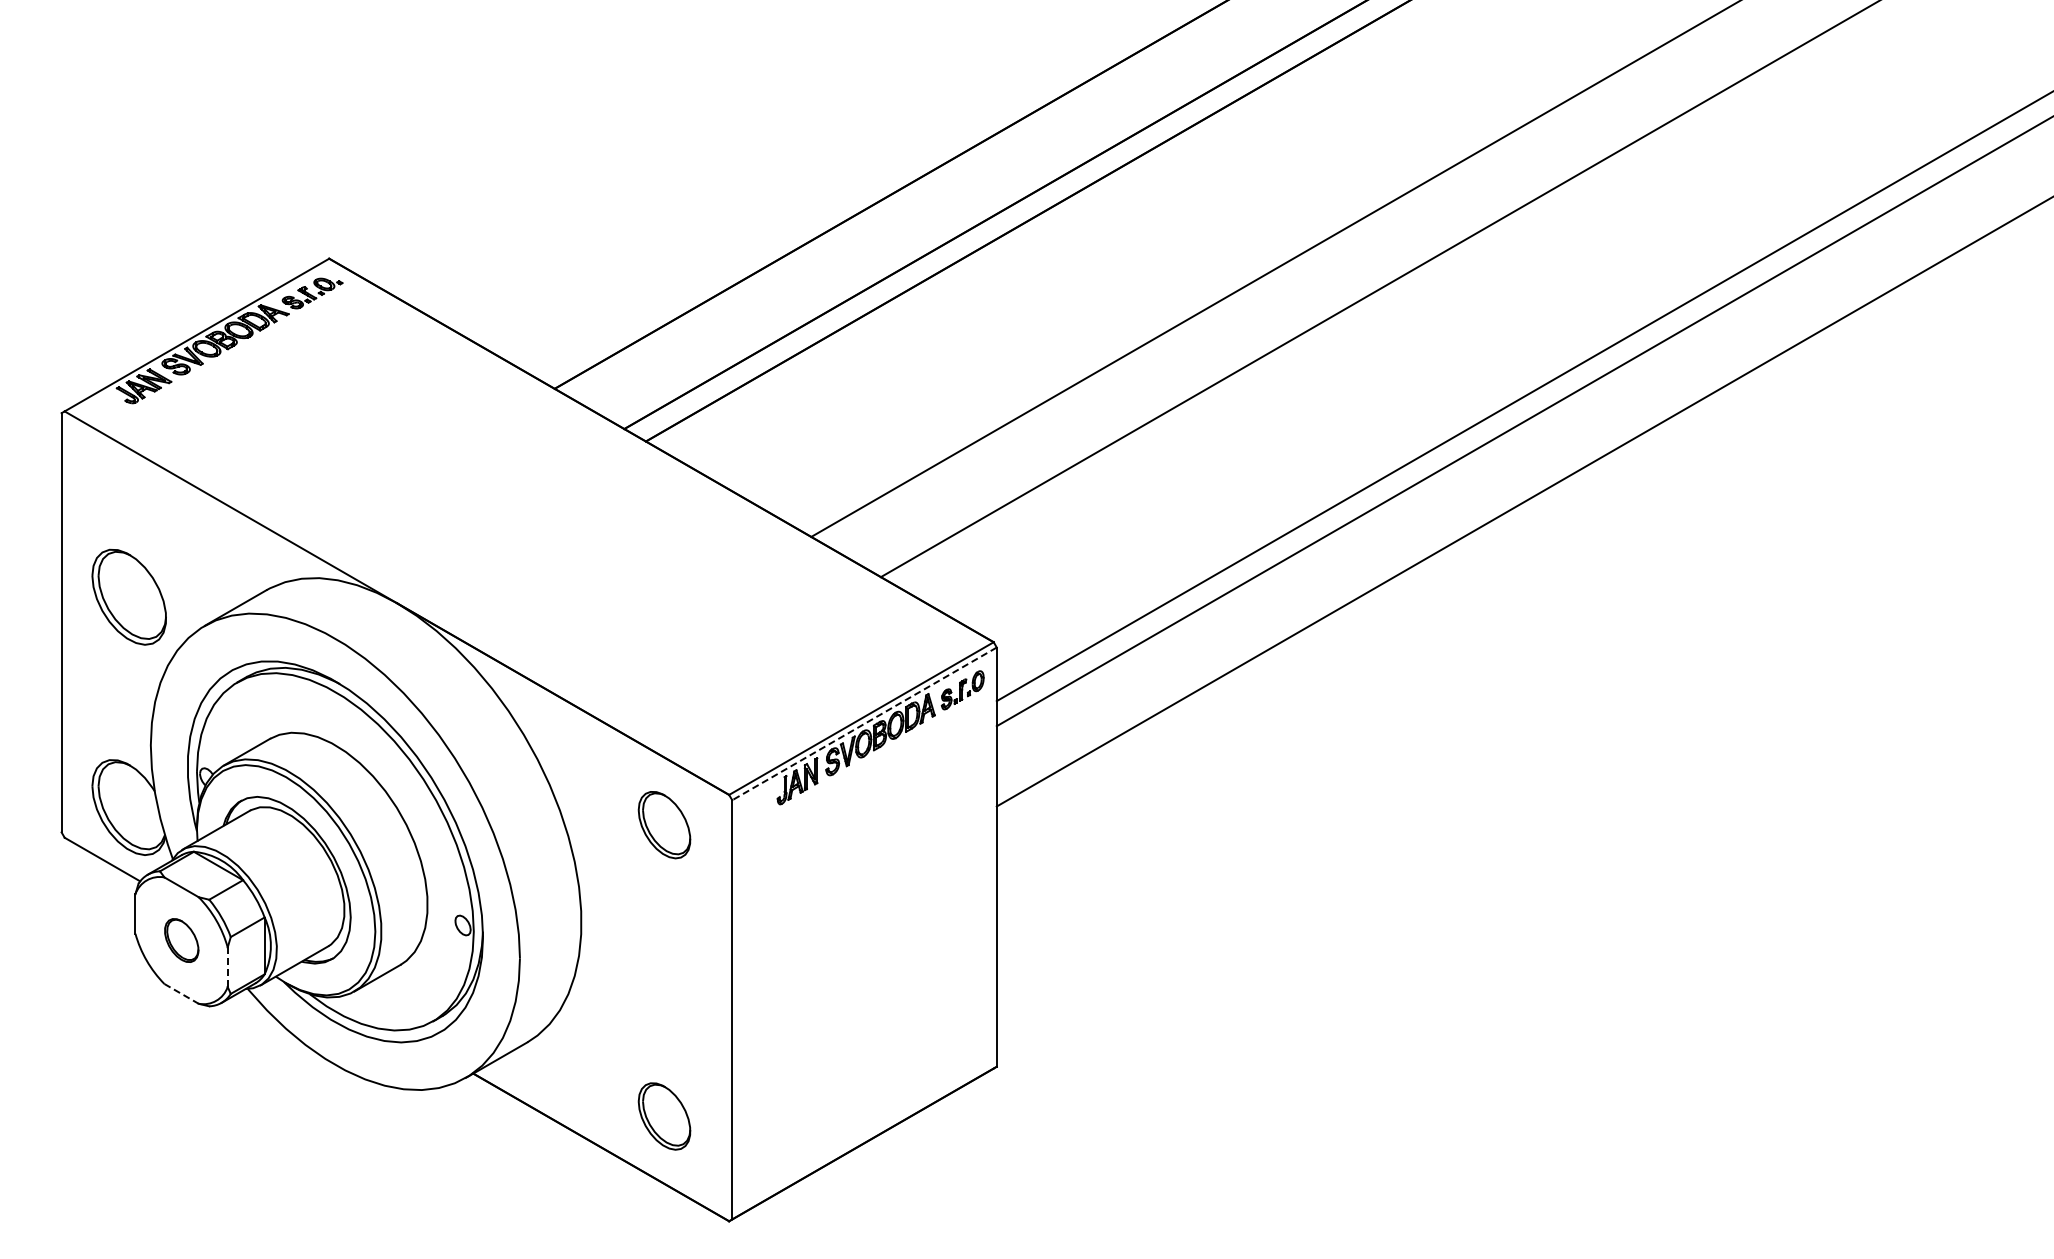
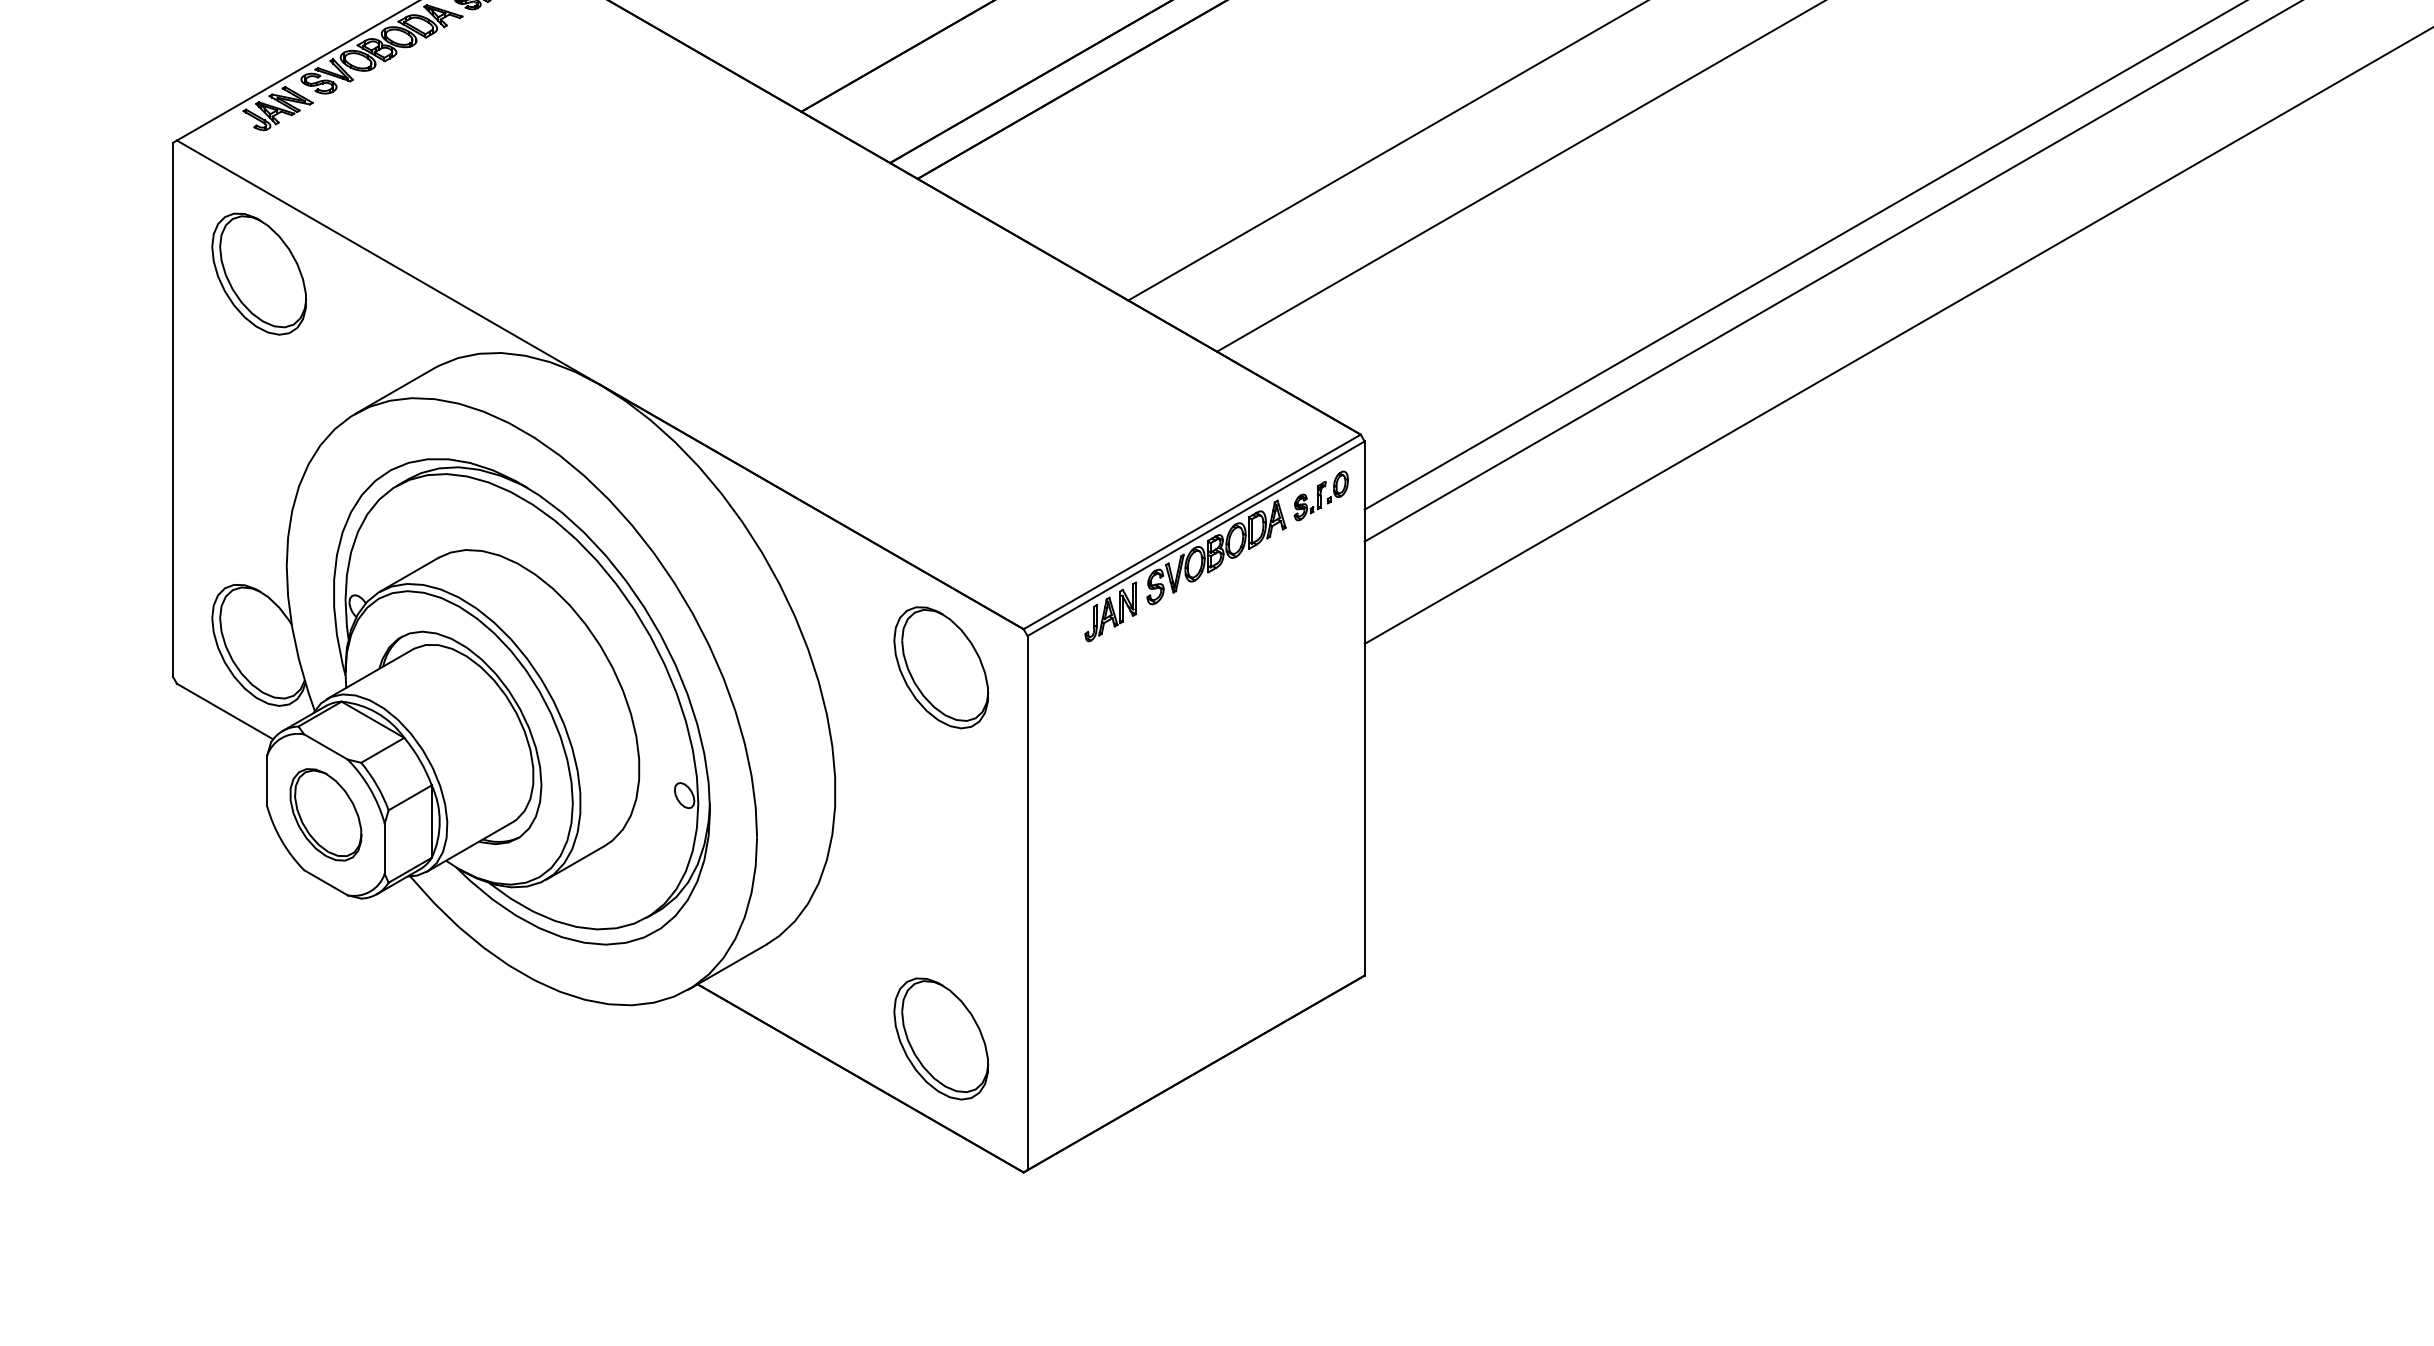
part: (128, 596) -> (258, 273), moved
line: (864, 723) -> (1196, 538), dashed -> solid
part: (664, 824) -> (941, 666), size x1.43
part: (181, 940) -> (325, 814), size x1.67
line: (227, 967) -> (384, 849), dashed -> solid
line: (181, 993) -> (325, 882), dashed -> solid
part: (664, 1116) -> (941, 1038), size x1.43

